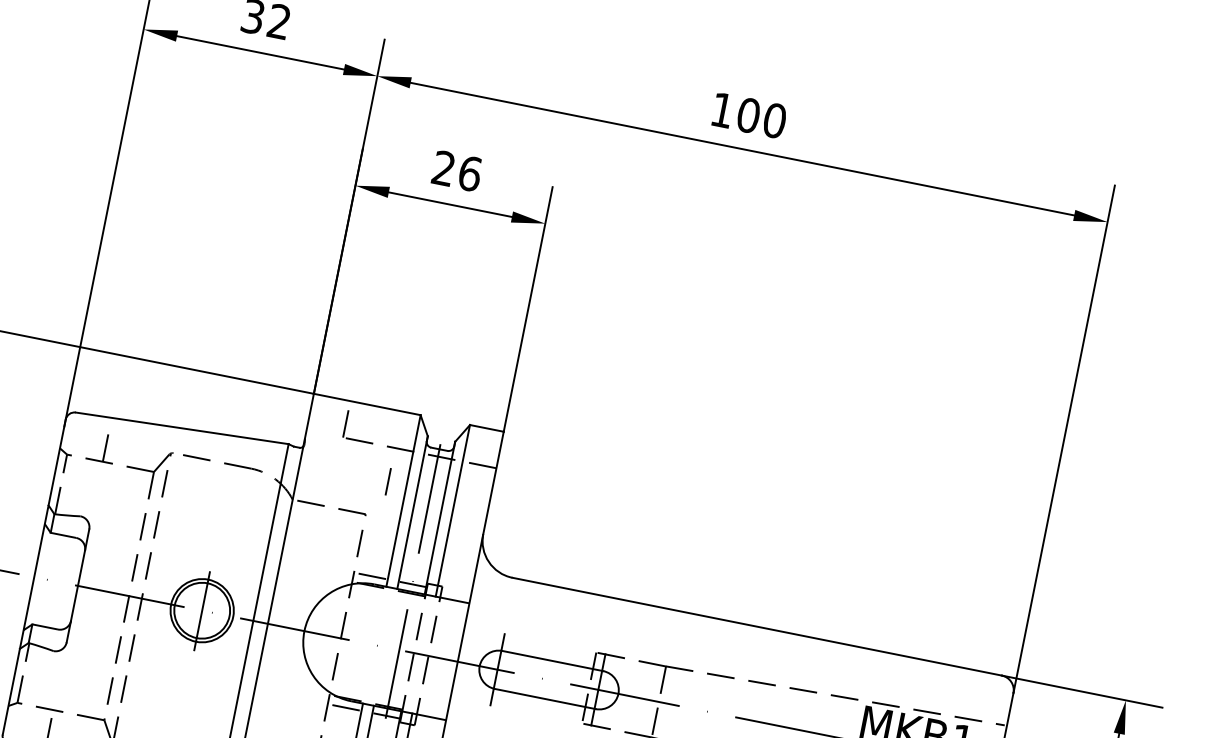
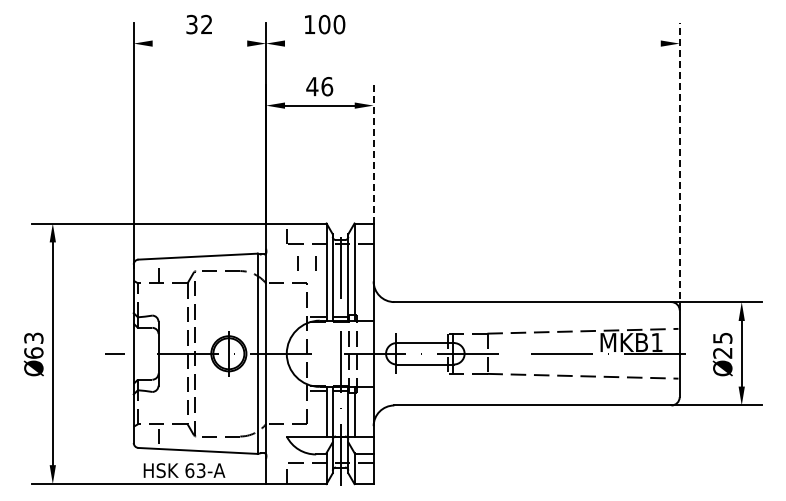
line: (259, 52) -> (199, 43), removed
text: (750, 115) -> (325, 24), moved
line: (741, 148) -> (472, 43), removed
text: (444, 168) -> (312, 86), 26 -> 46
line: (528, 308) -> (373, 153), solid -> dashed
line: (1063, 439) -> (679, 166), solid -> dashed
line: (355, 475) -> (297, 263), added

